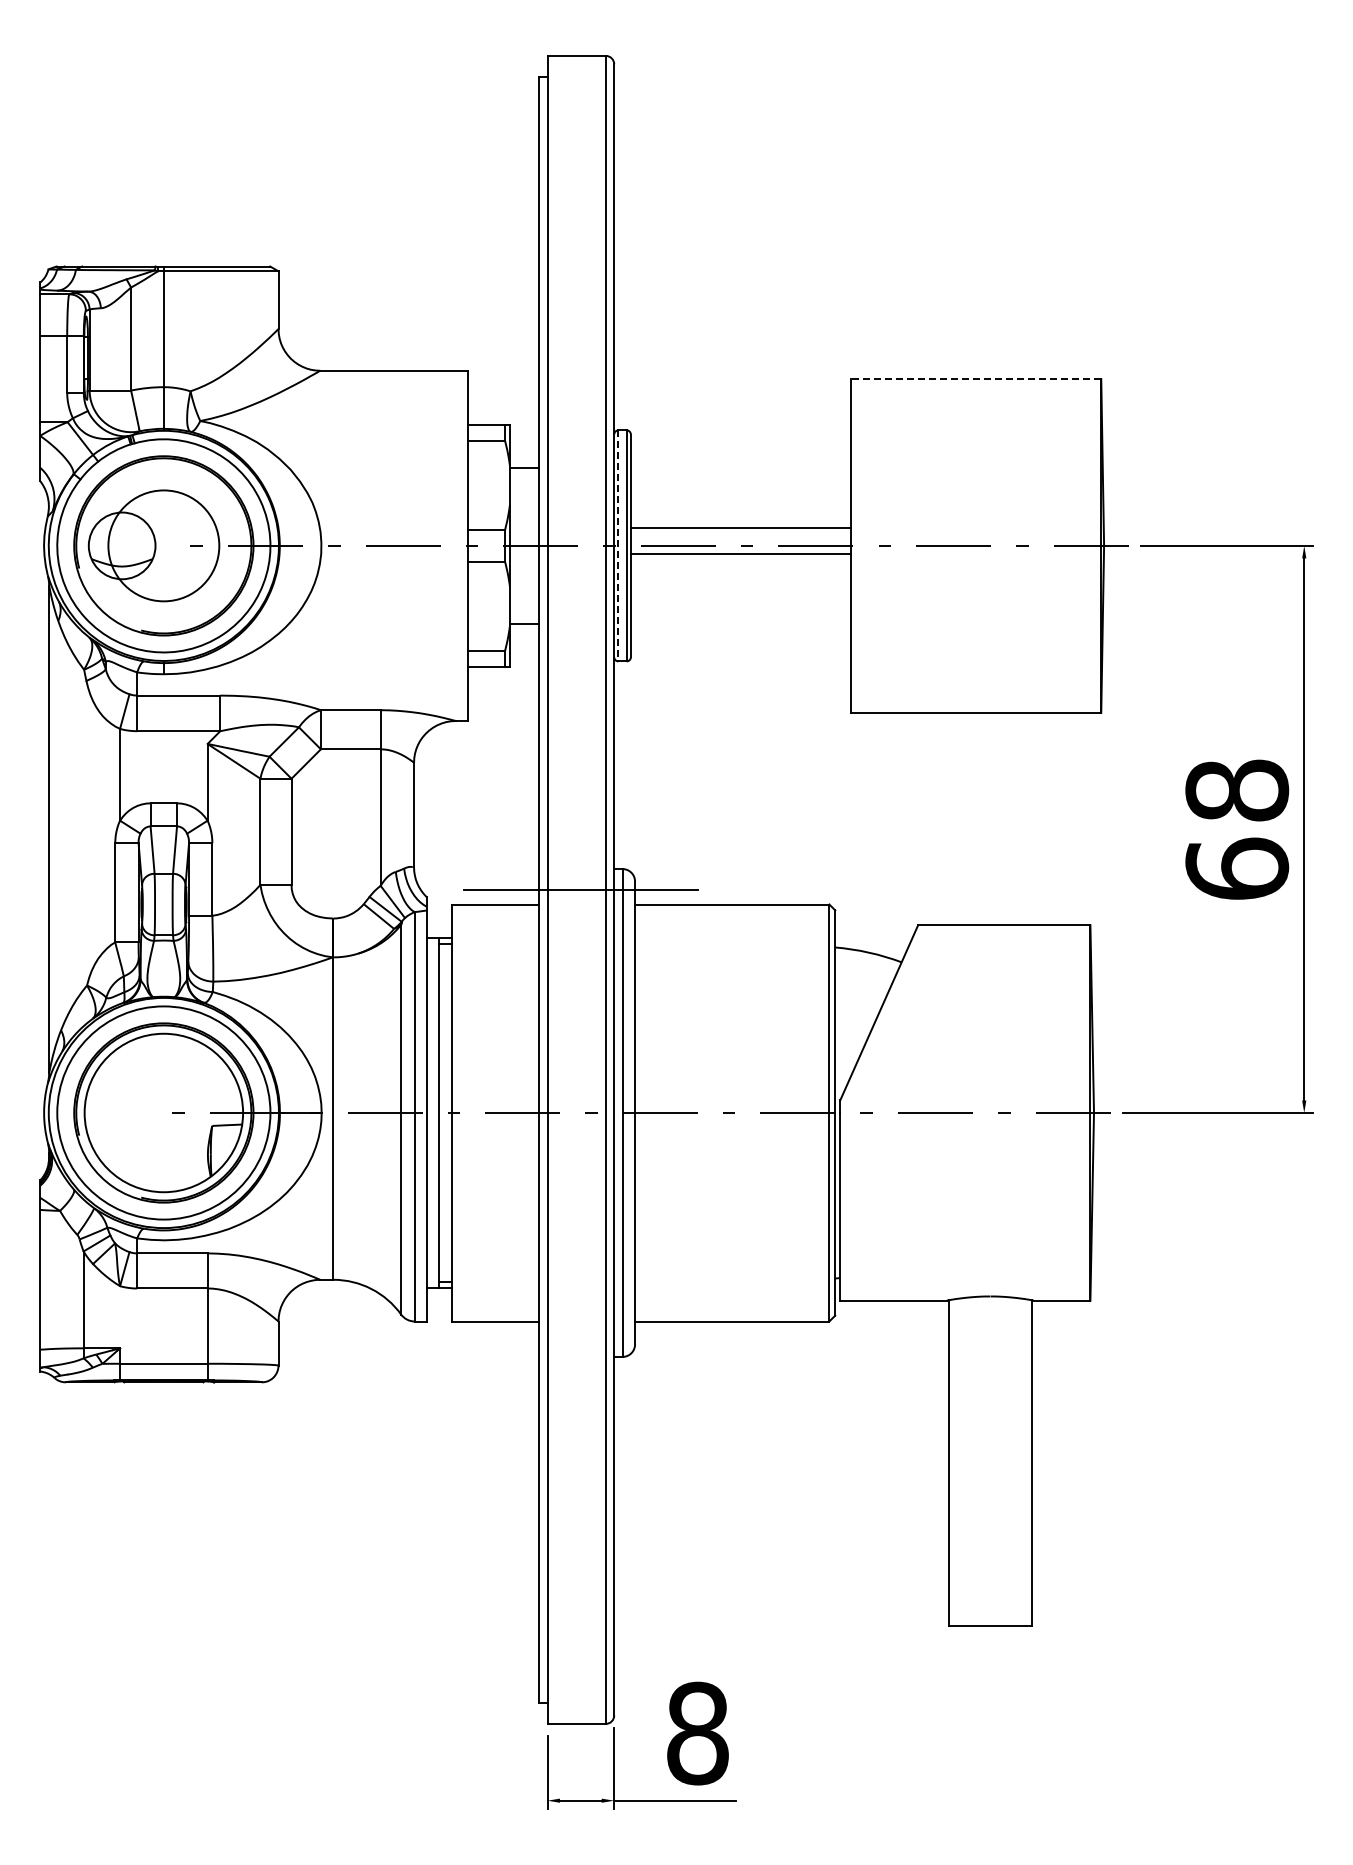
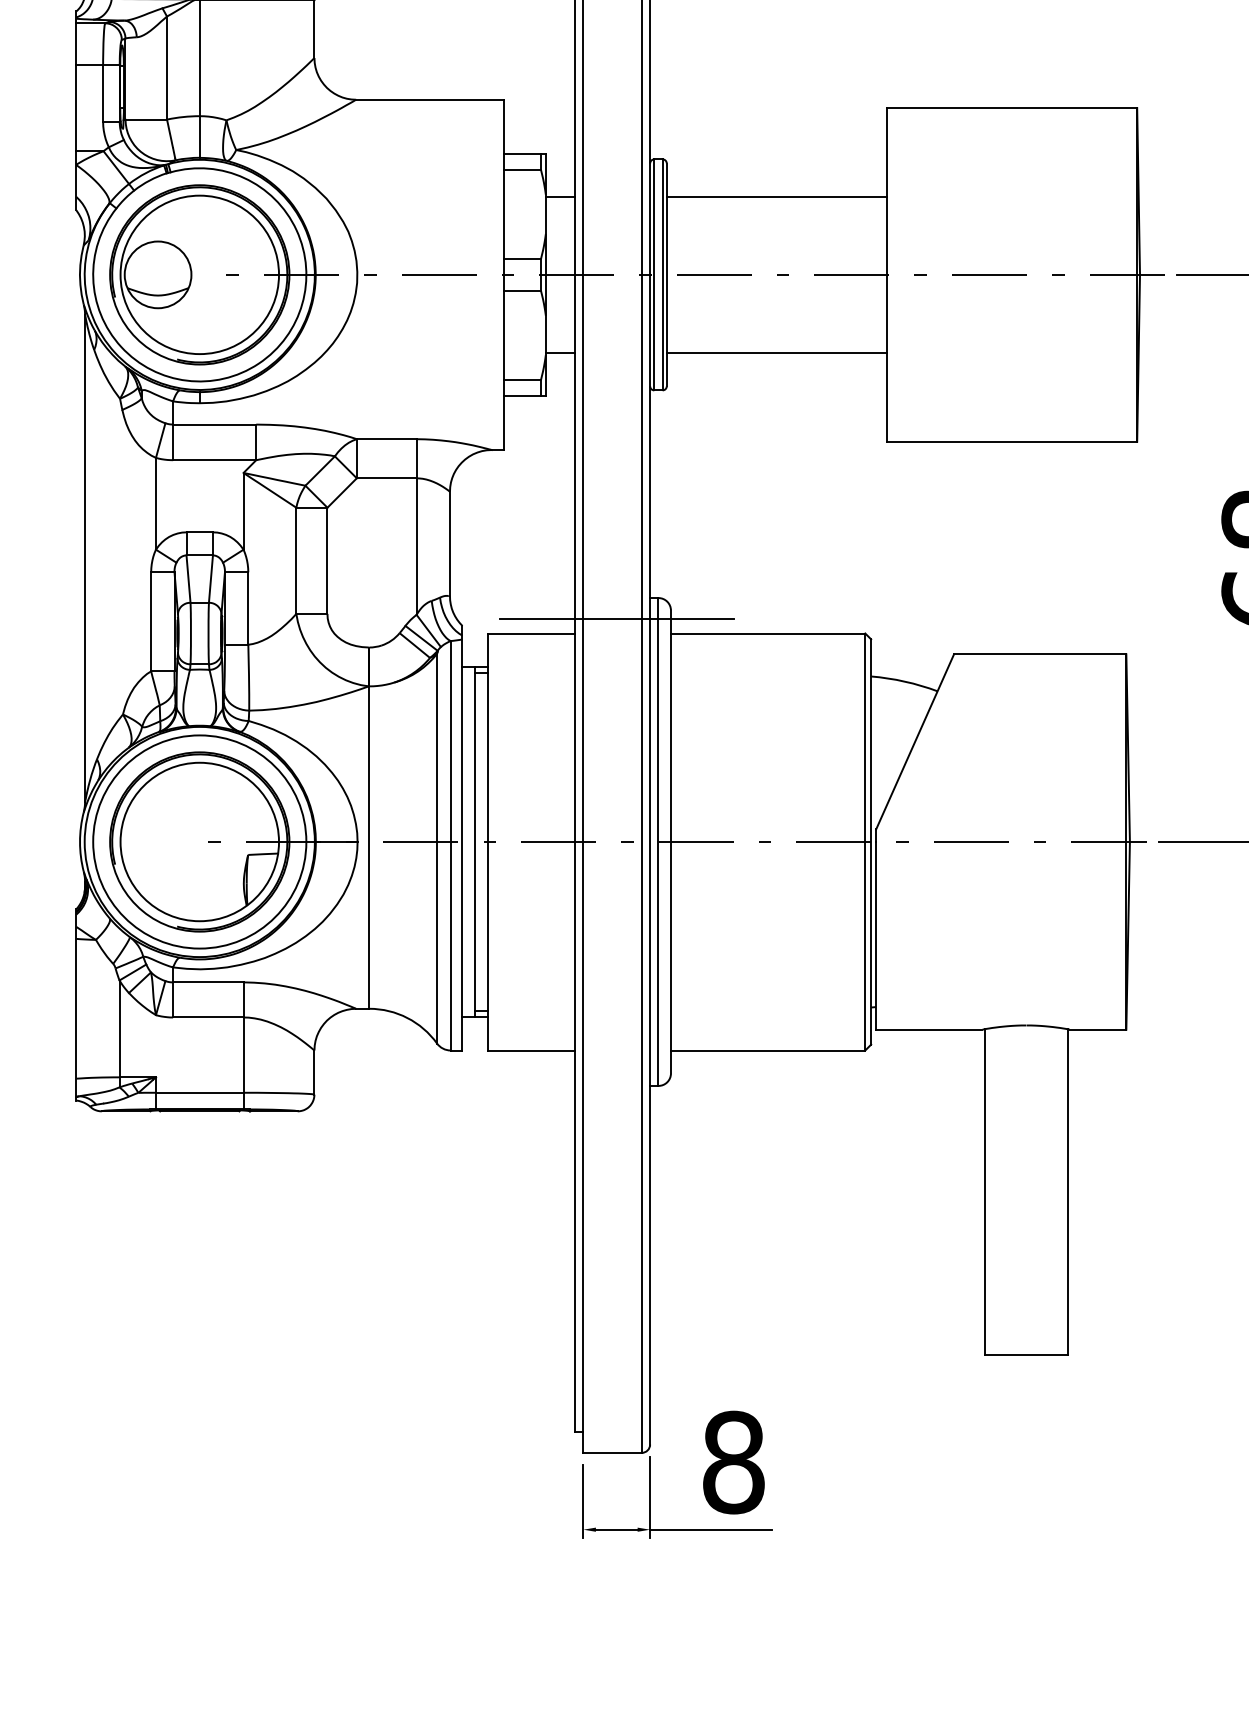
line: (975, 379) -> (1011, 108), dashed -> solid
line: (740, 527) -> (776, 196), moved
circle: (163, 545) -> (199, 274), size x1.43
line: (618, 545) -> (654, 274), dashed -> solid
line: (740, 553) -> (776, 352), moved

